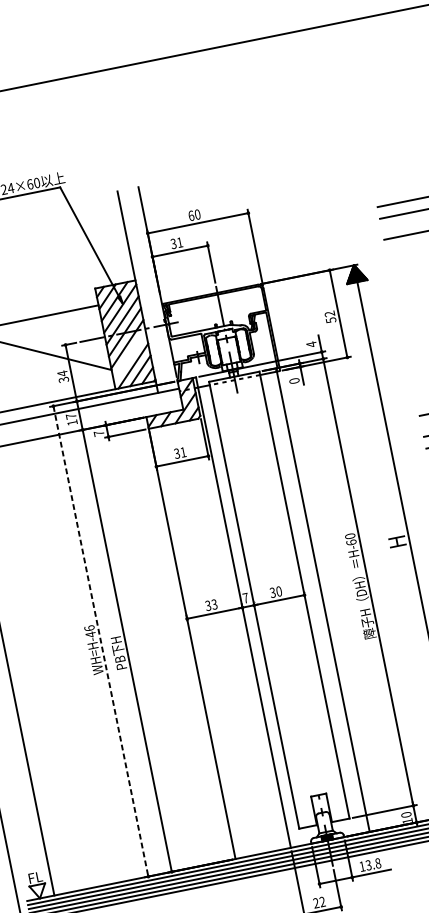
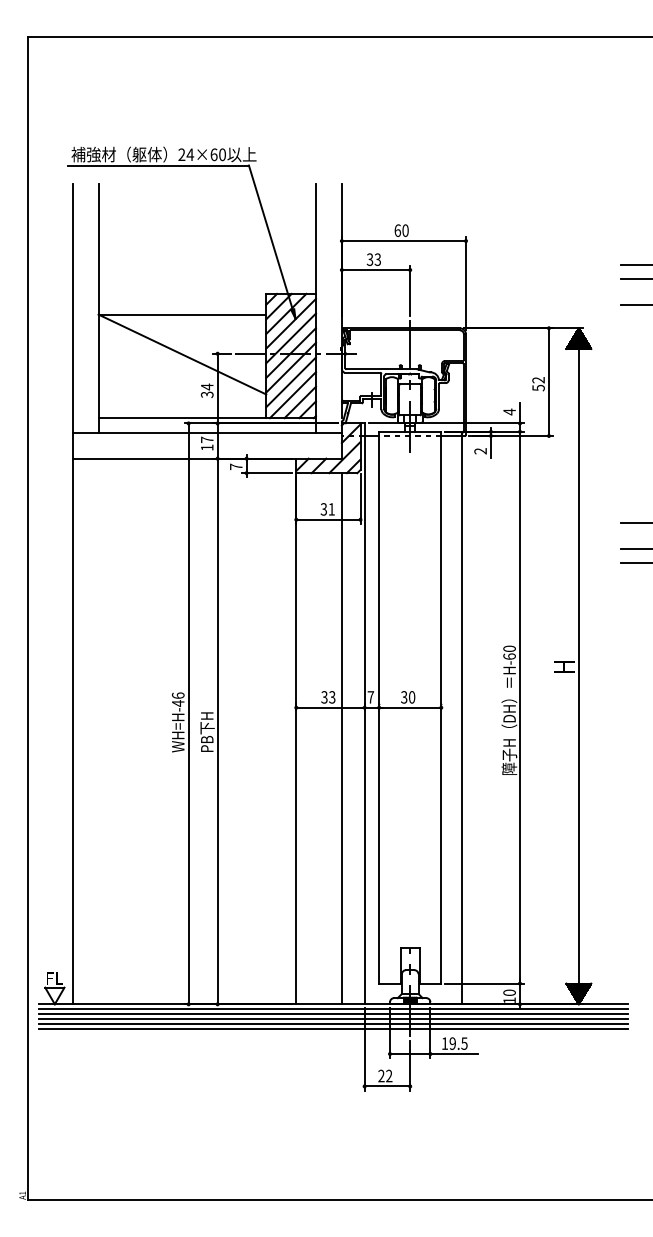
text: (179, 242) -> (377, 259), 31 -> 33
line: (130, 356) -> (291, 382), added
text: (294, 381) -> (480, 451), 0 -> 2
line: (228, 636) -> (341, 738), added
line: (100, 641) -> (188, 714), dashed -> solid
text: (373, 864) -> (458, 1043), 13.8 -> 19.5

